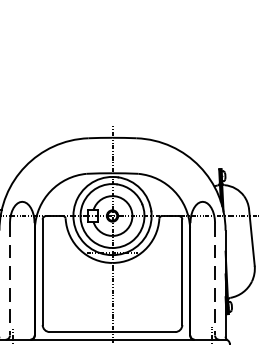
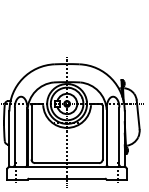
line: (9, 279) -> (14, 136), dashed -> solid
line: (215, 279) -> (119, 136), dashed -> solid

